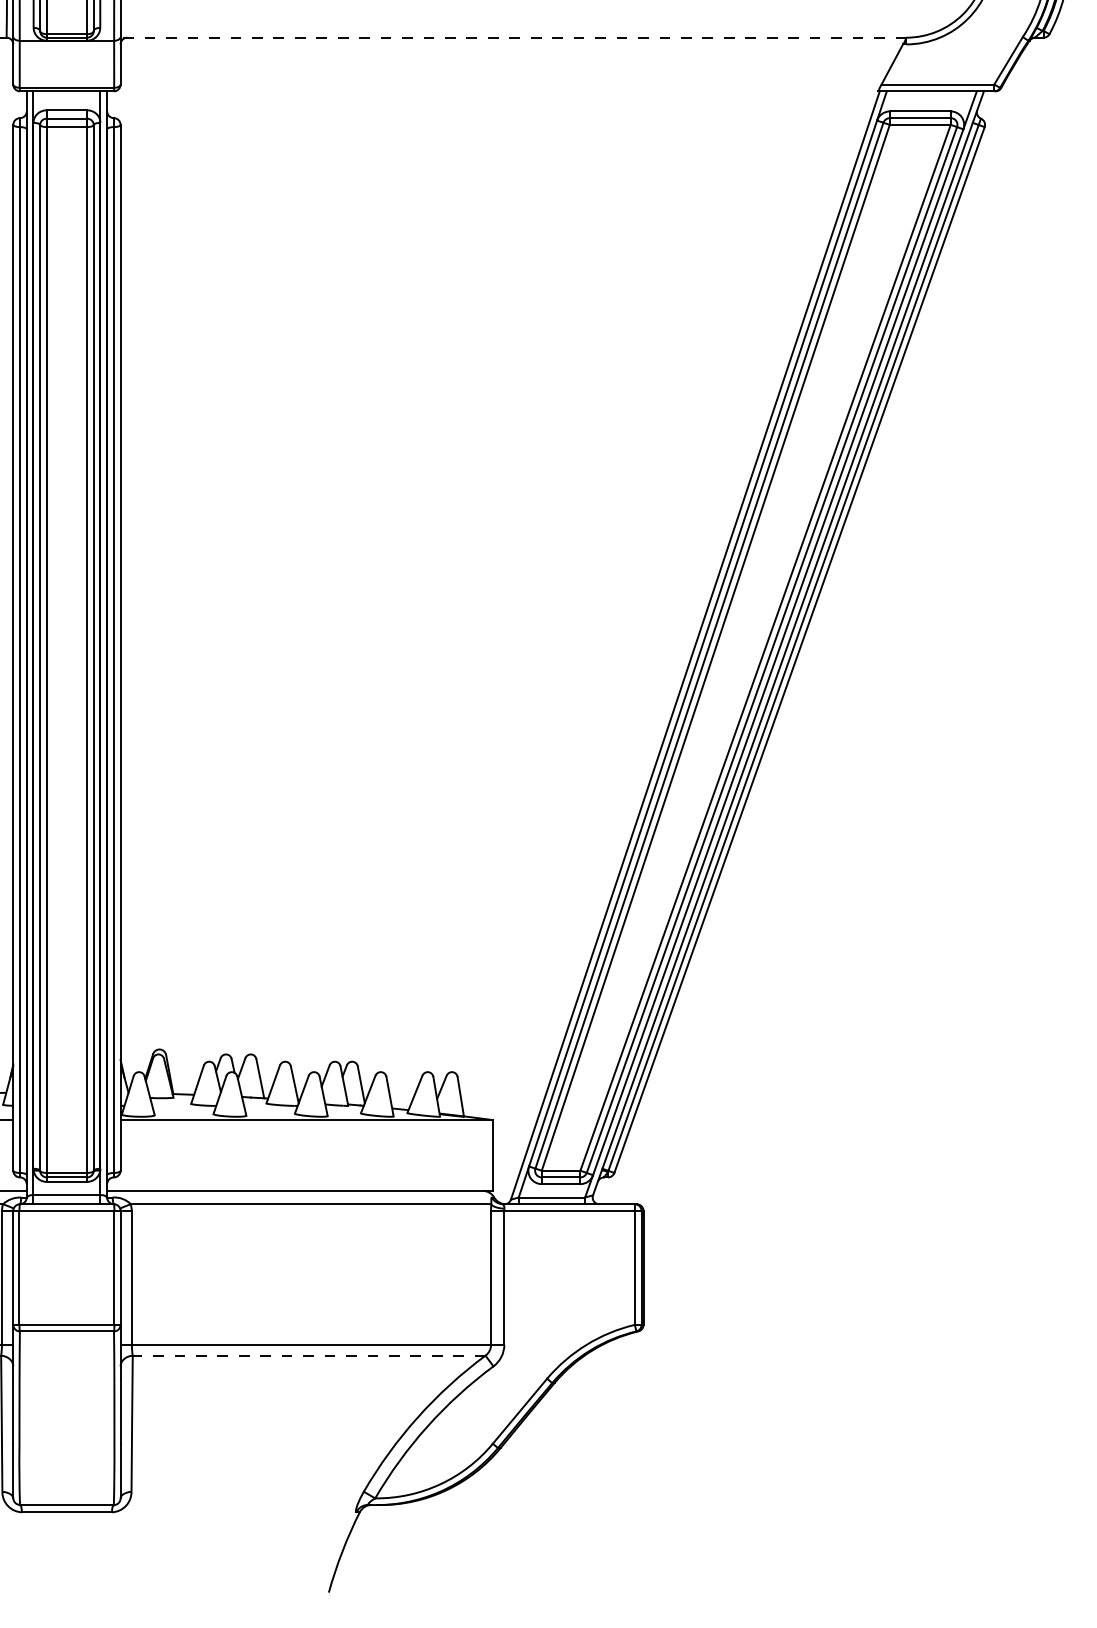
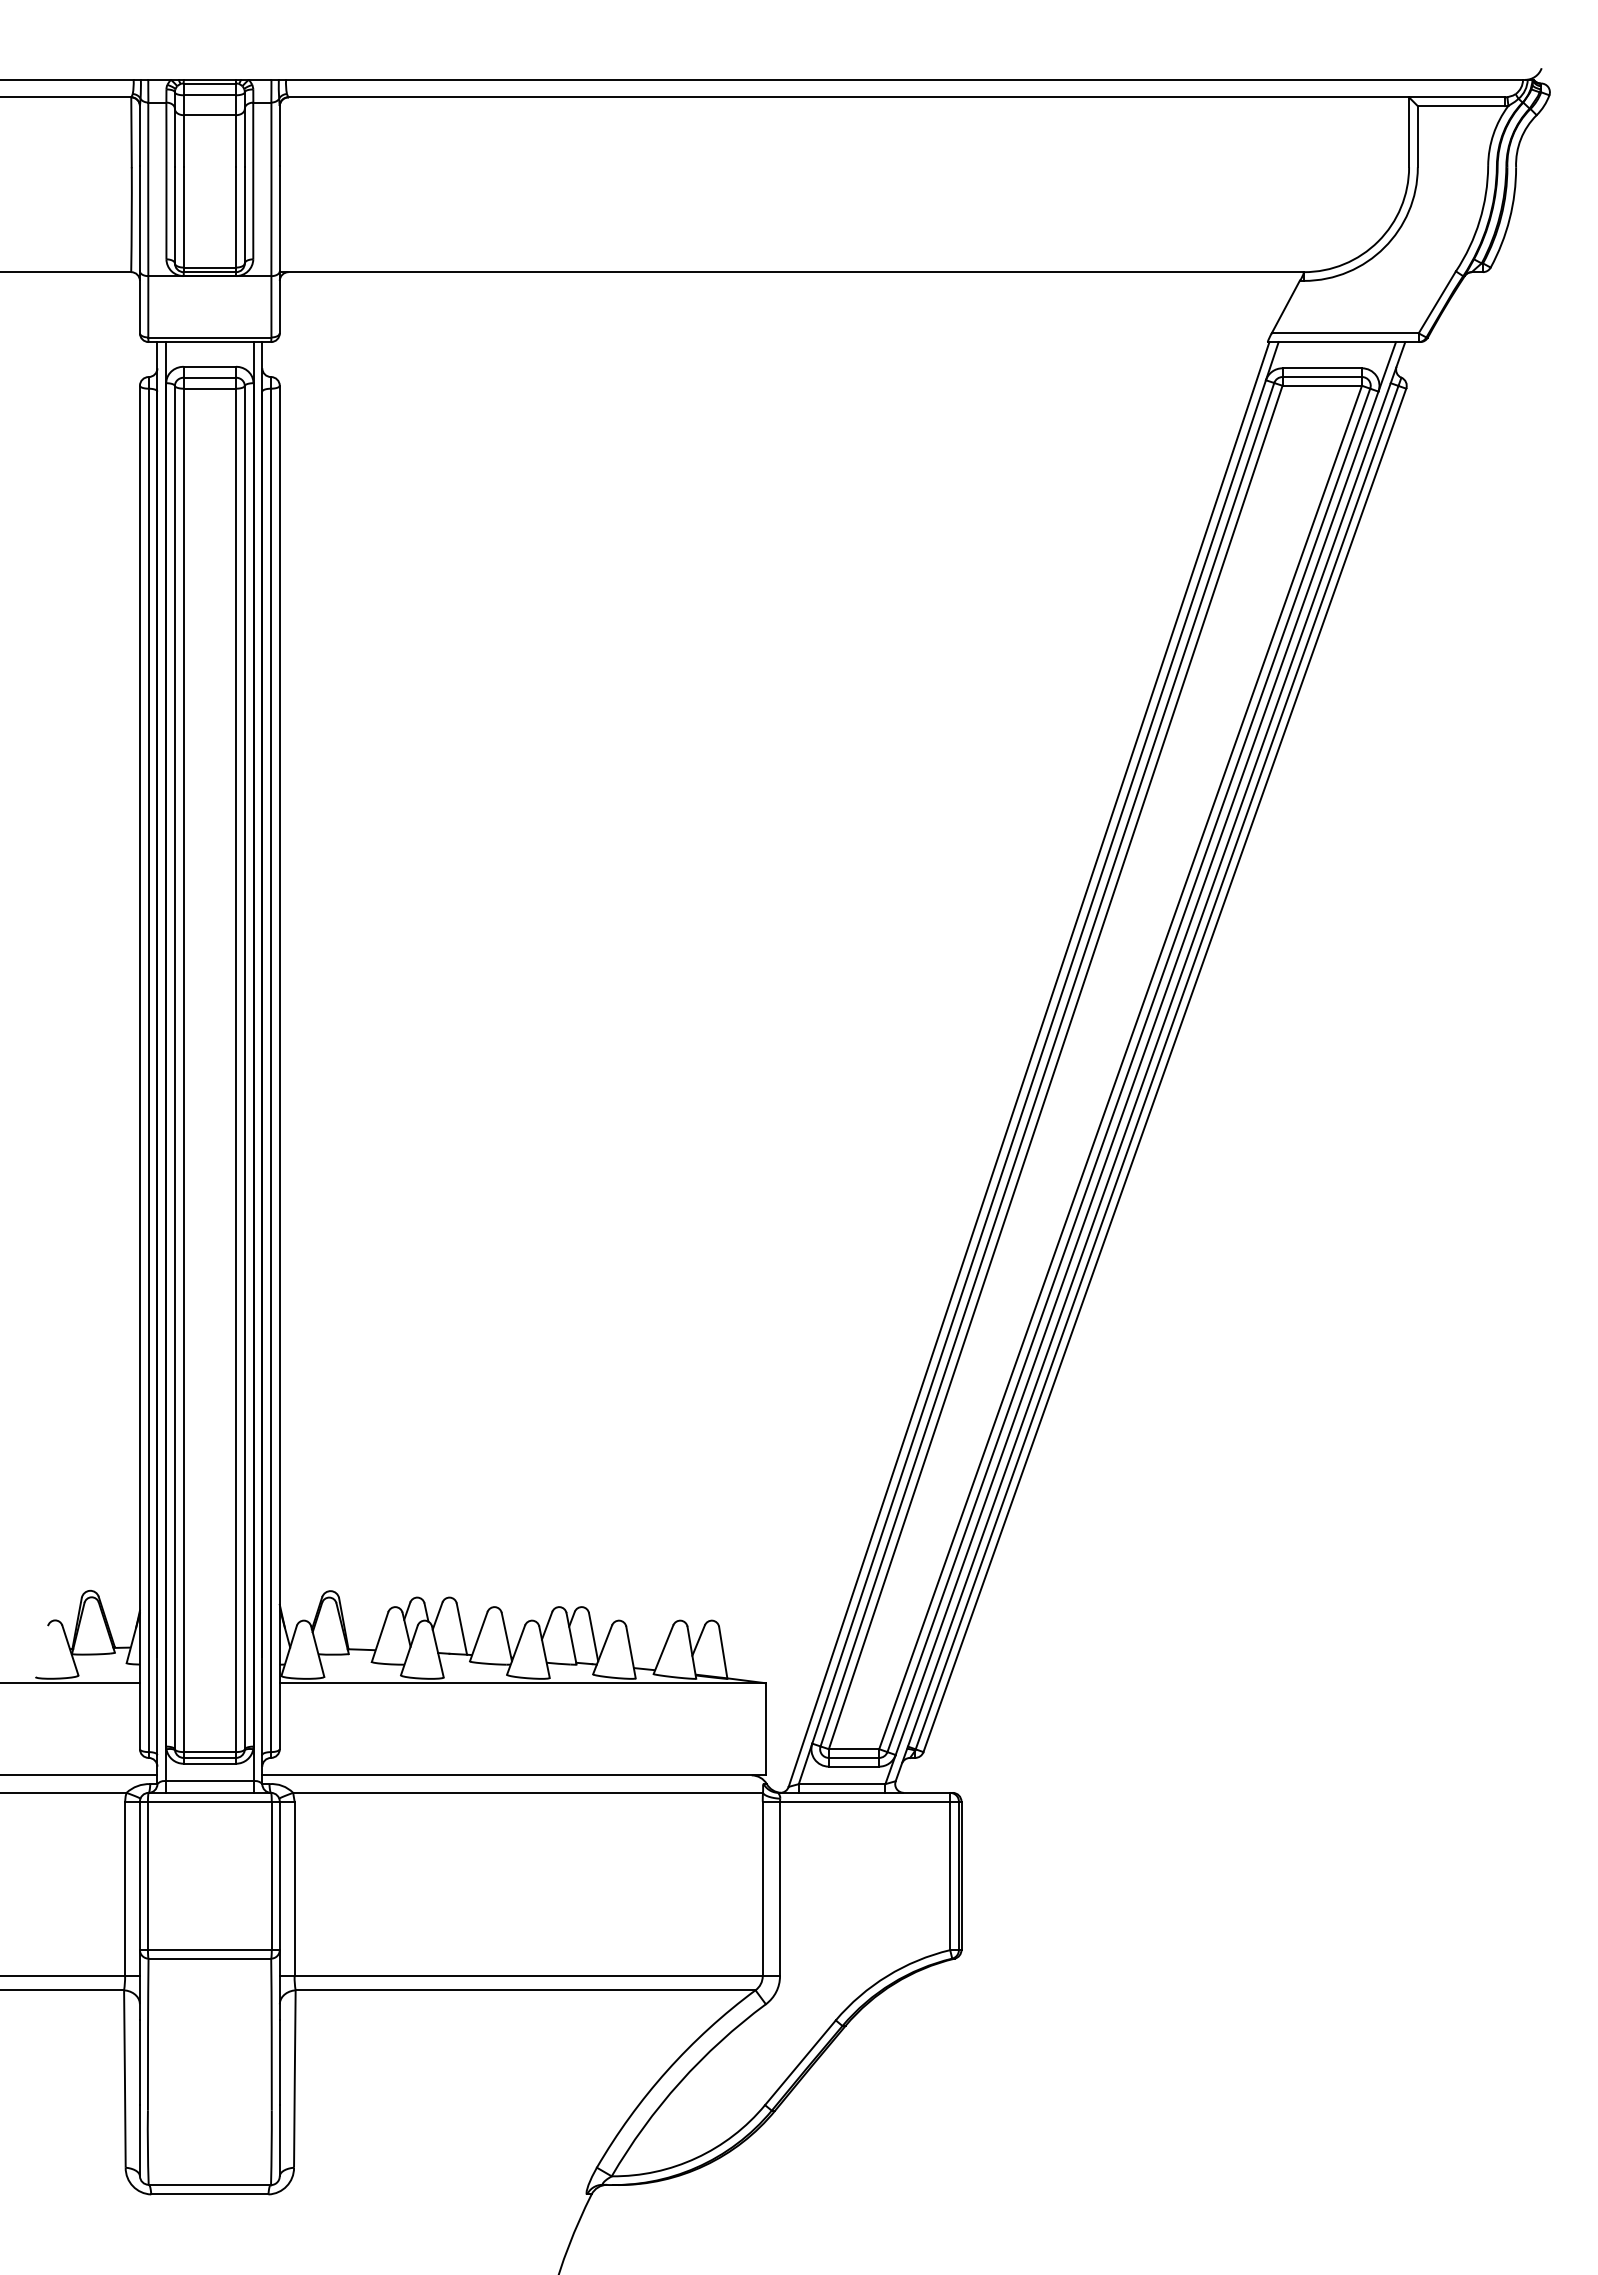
line: (513, 37) -> (791, 272), dashed -> solid
line: (309, 1355) -> (525, 1990), dashed -> solid

